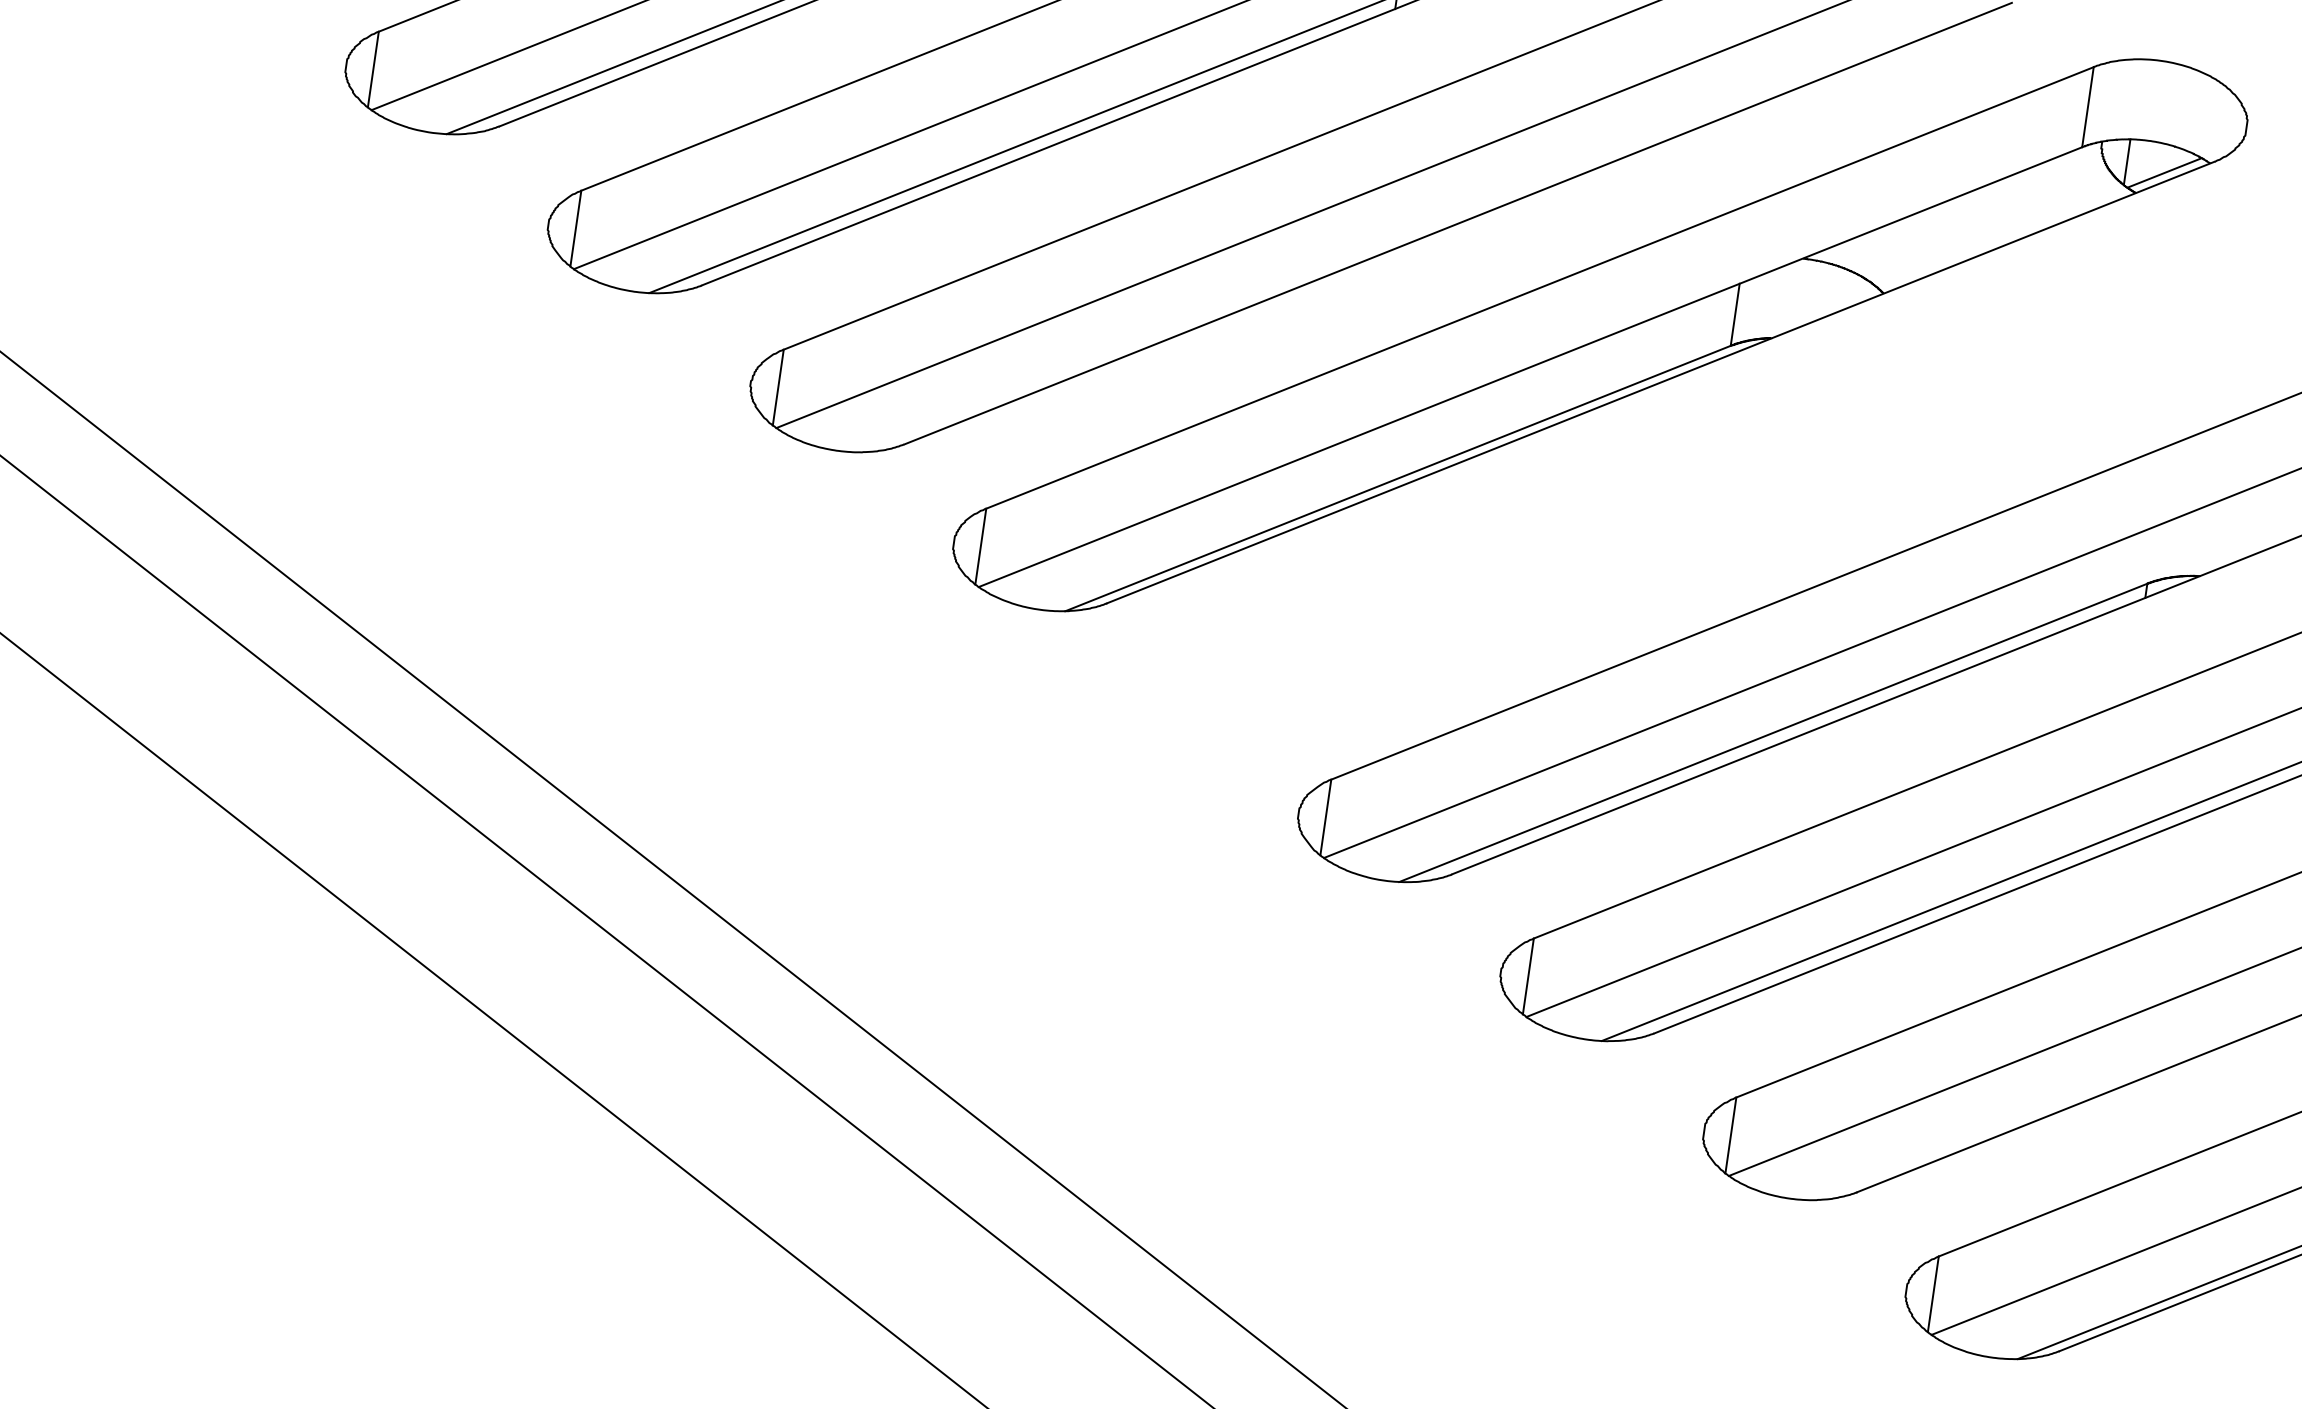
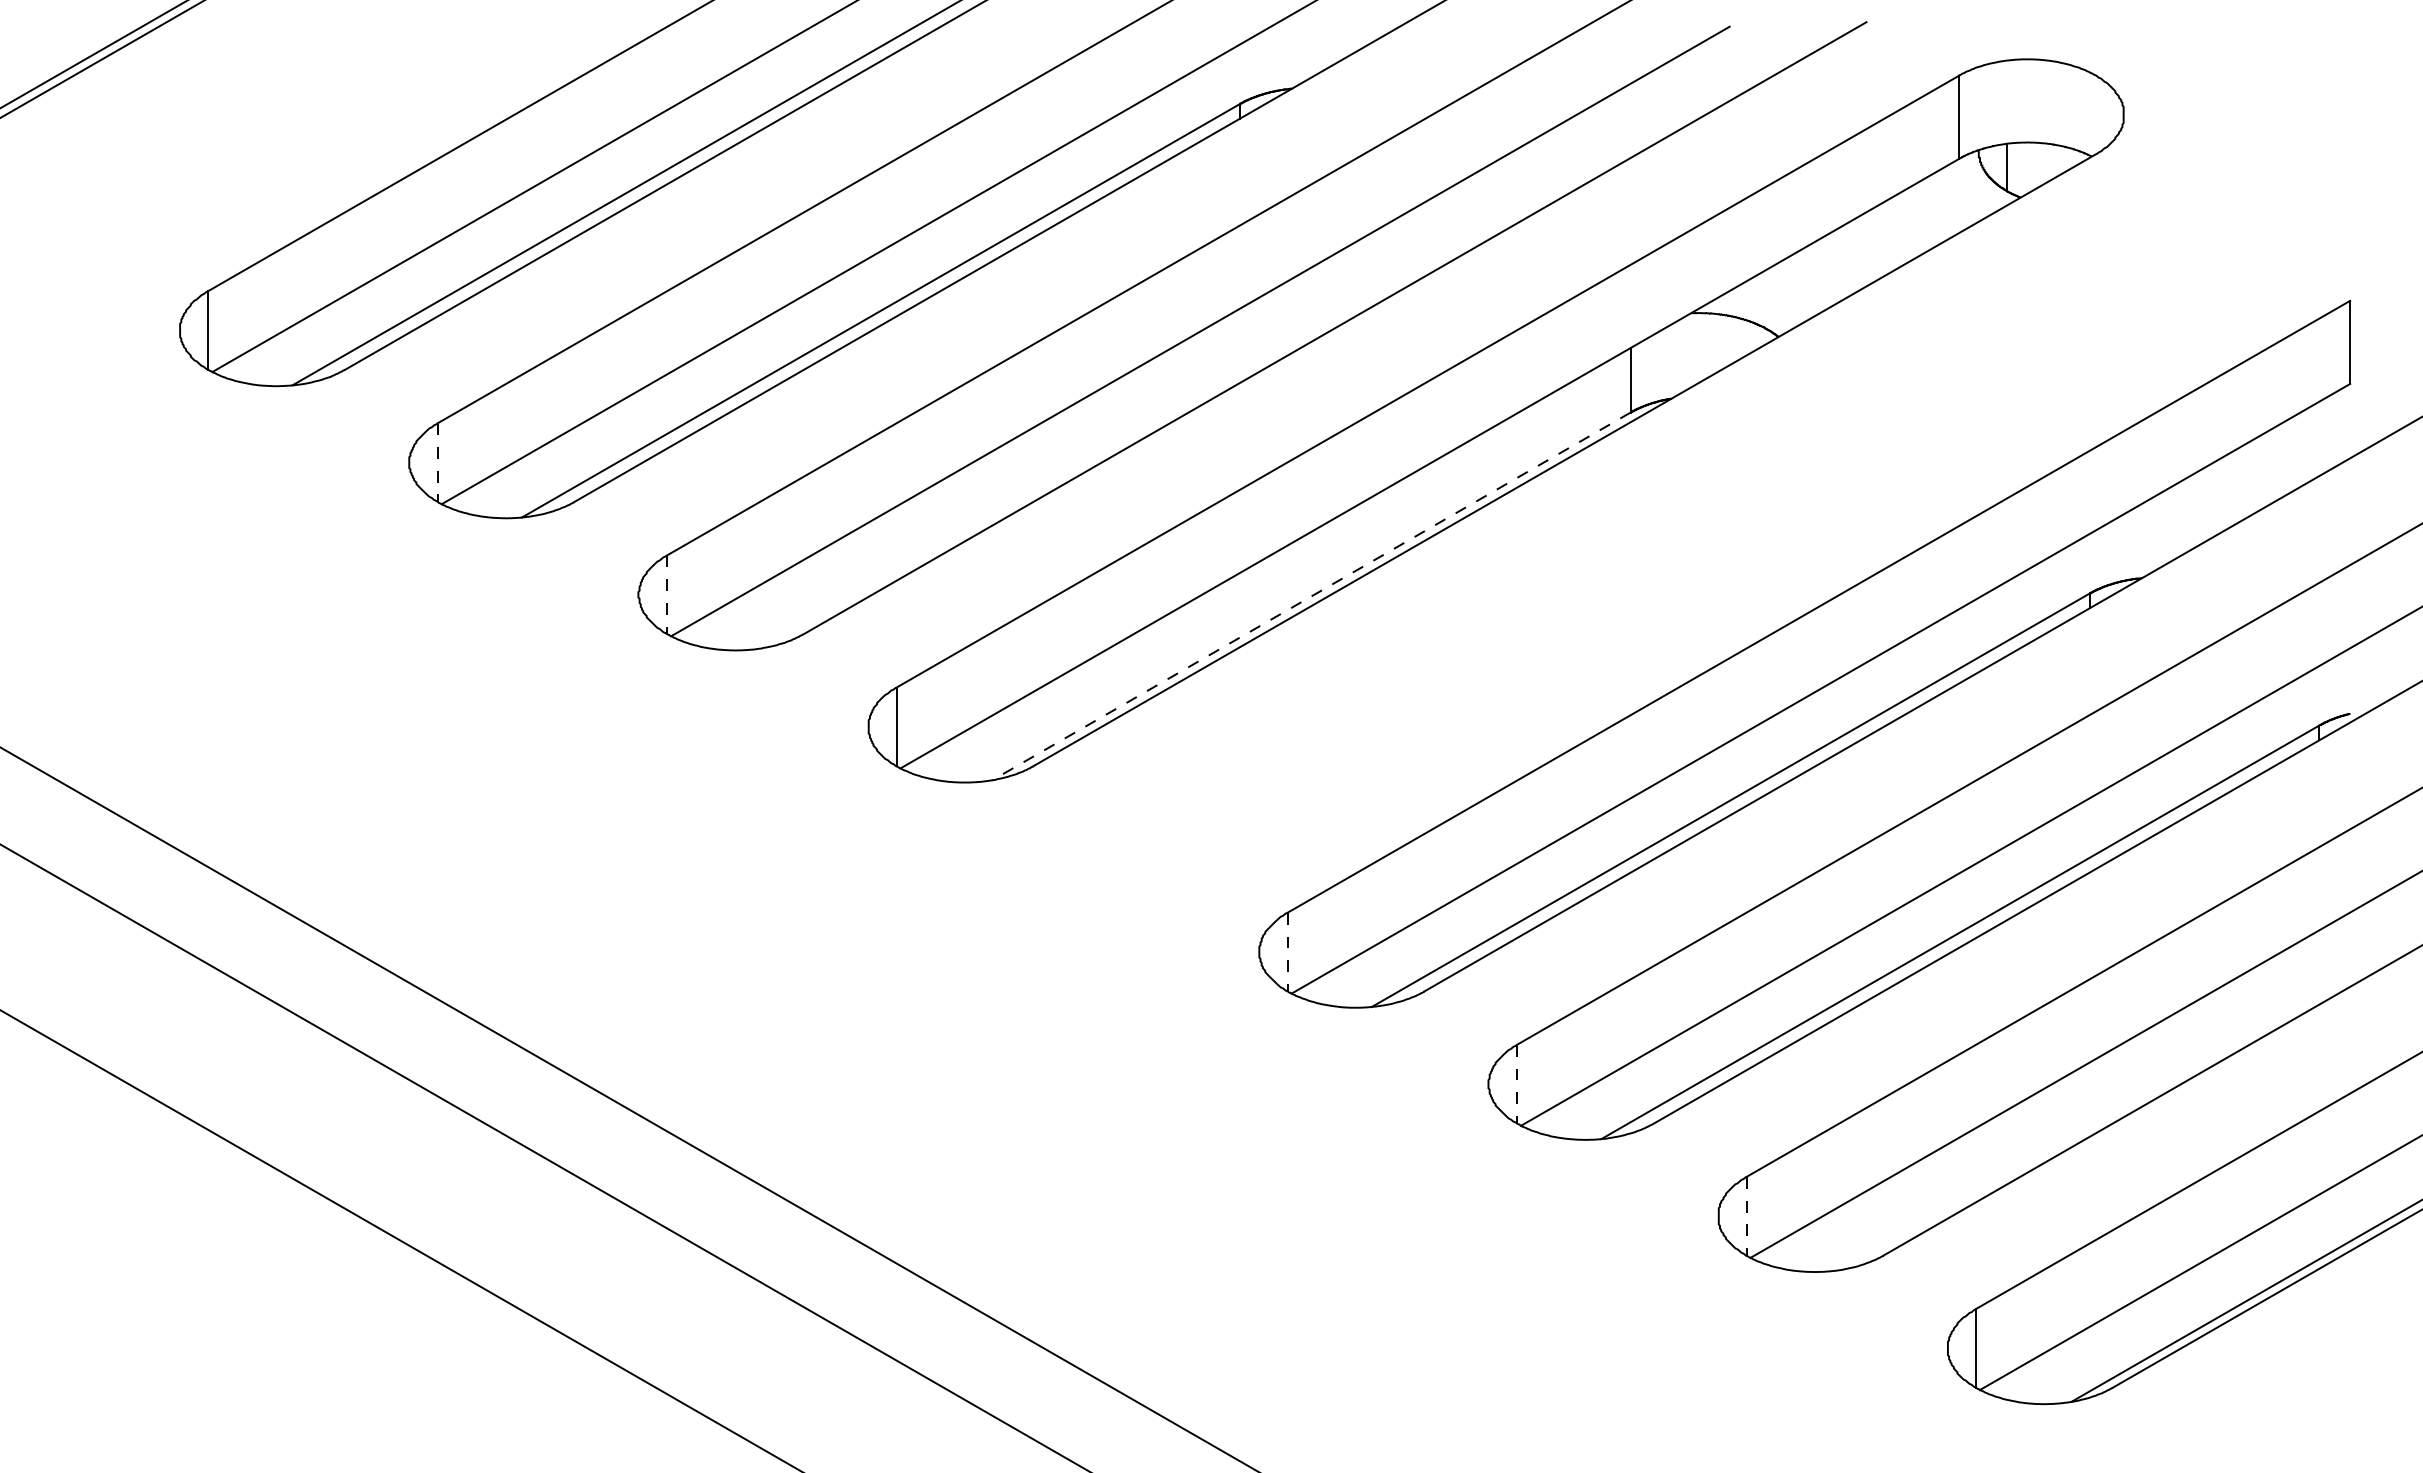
line: (2164, 172) -> (2046, 172), removed
line: (575, 229) -> (437, 463), solid -> dashed
line: (778, 388) -> (667, 595), solid -> dashed
line: (1397, 478) -> (1310, 596), solid -> dashed
line: (1325, 817) -> (1287, 952), solid -> dashed
line: (1528, 976) -> (1517, 1084), solid -> dashed
line: (1730, 1135) -> (1746, 1216), solid -> dashed

